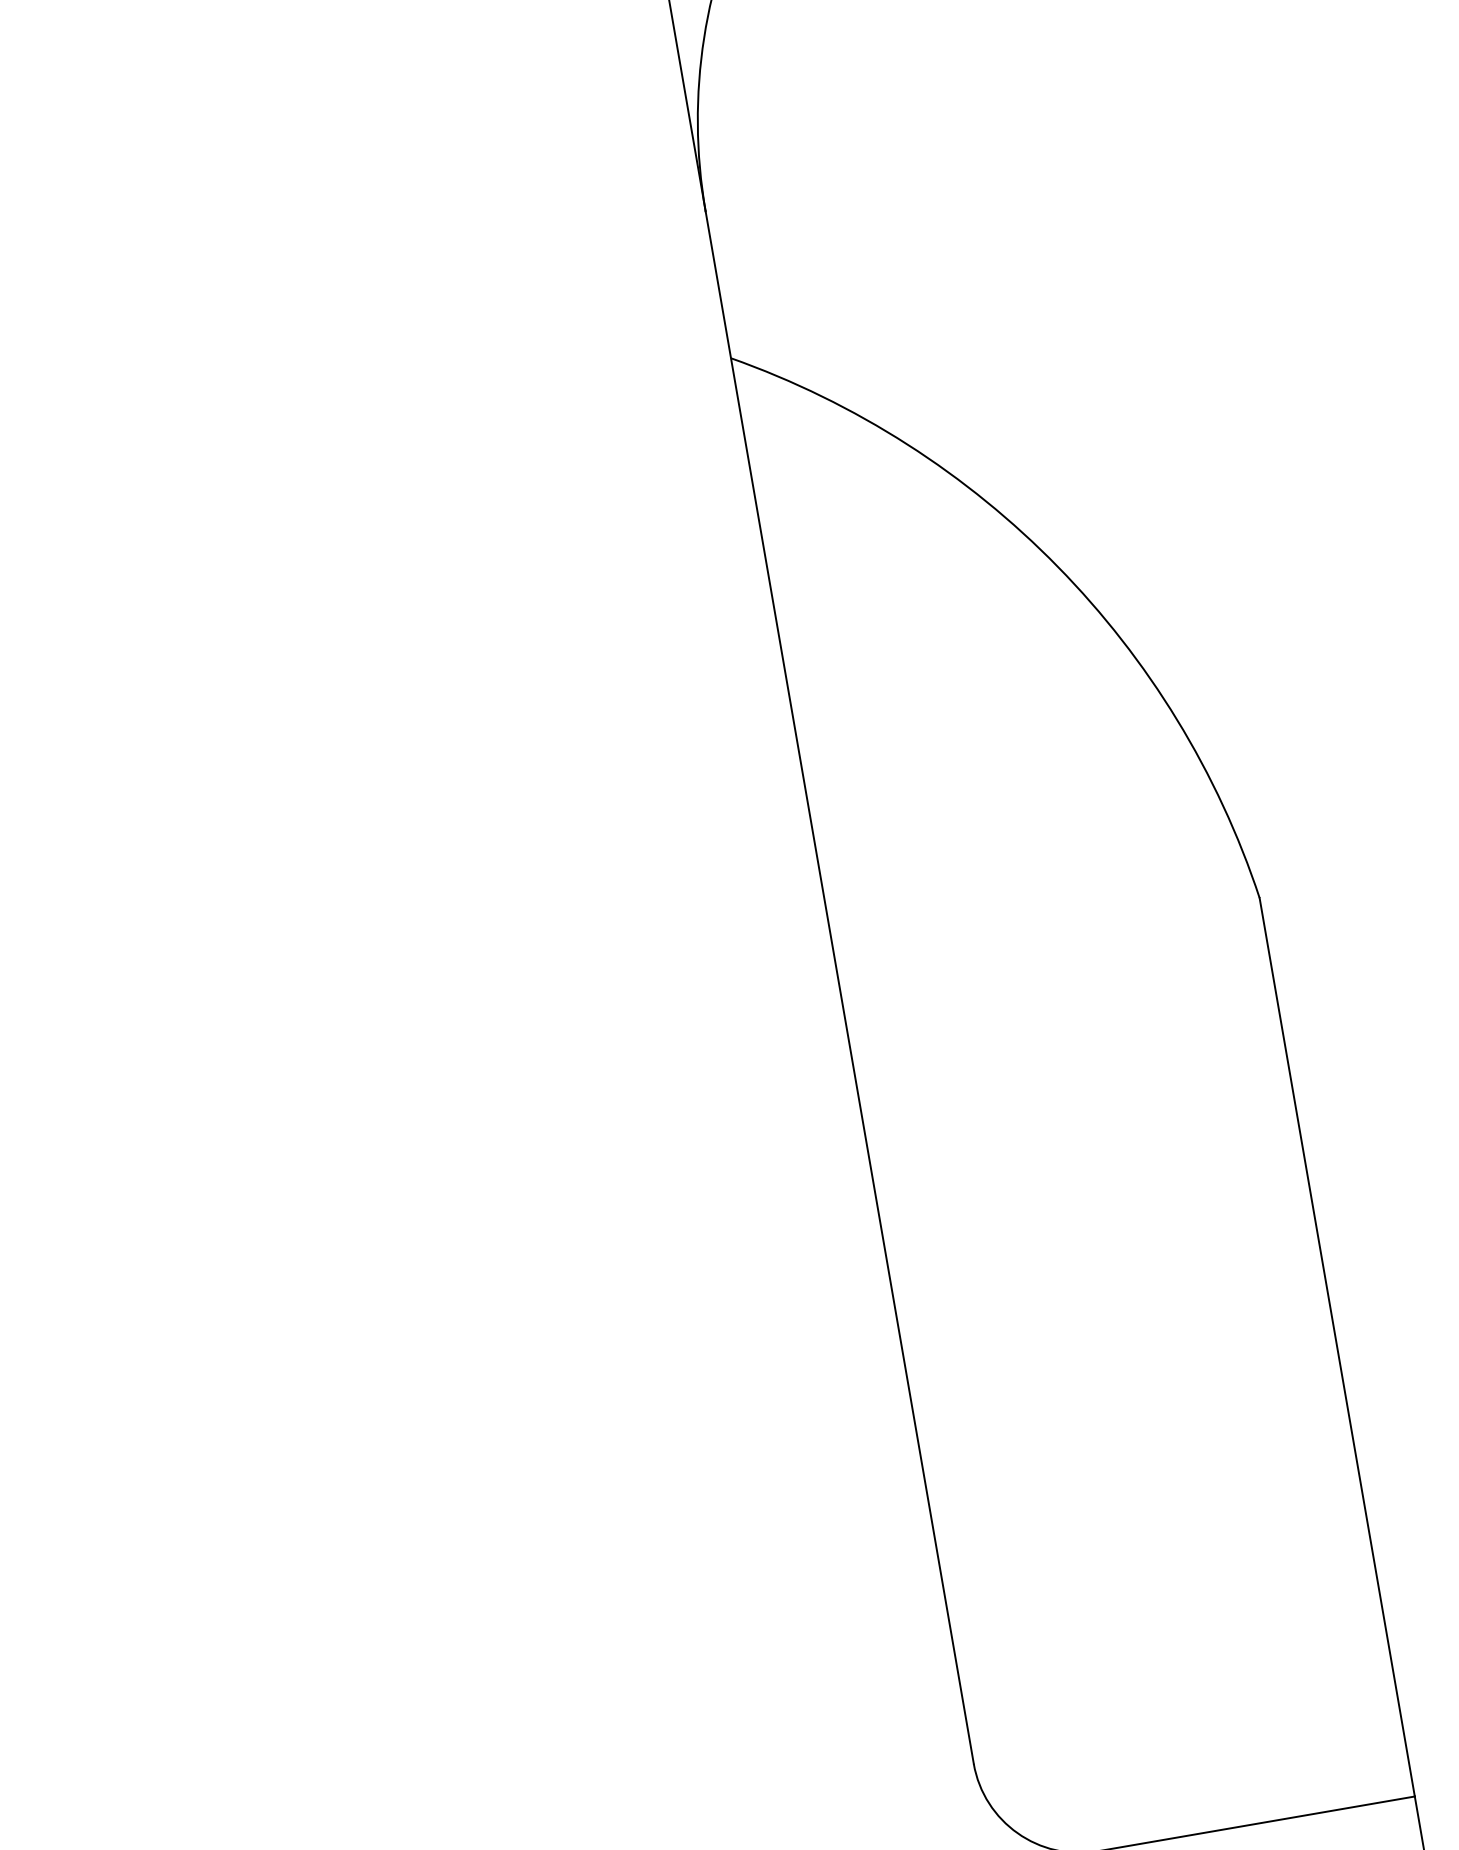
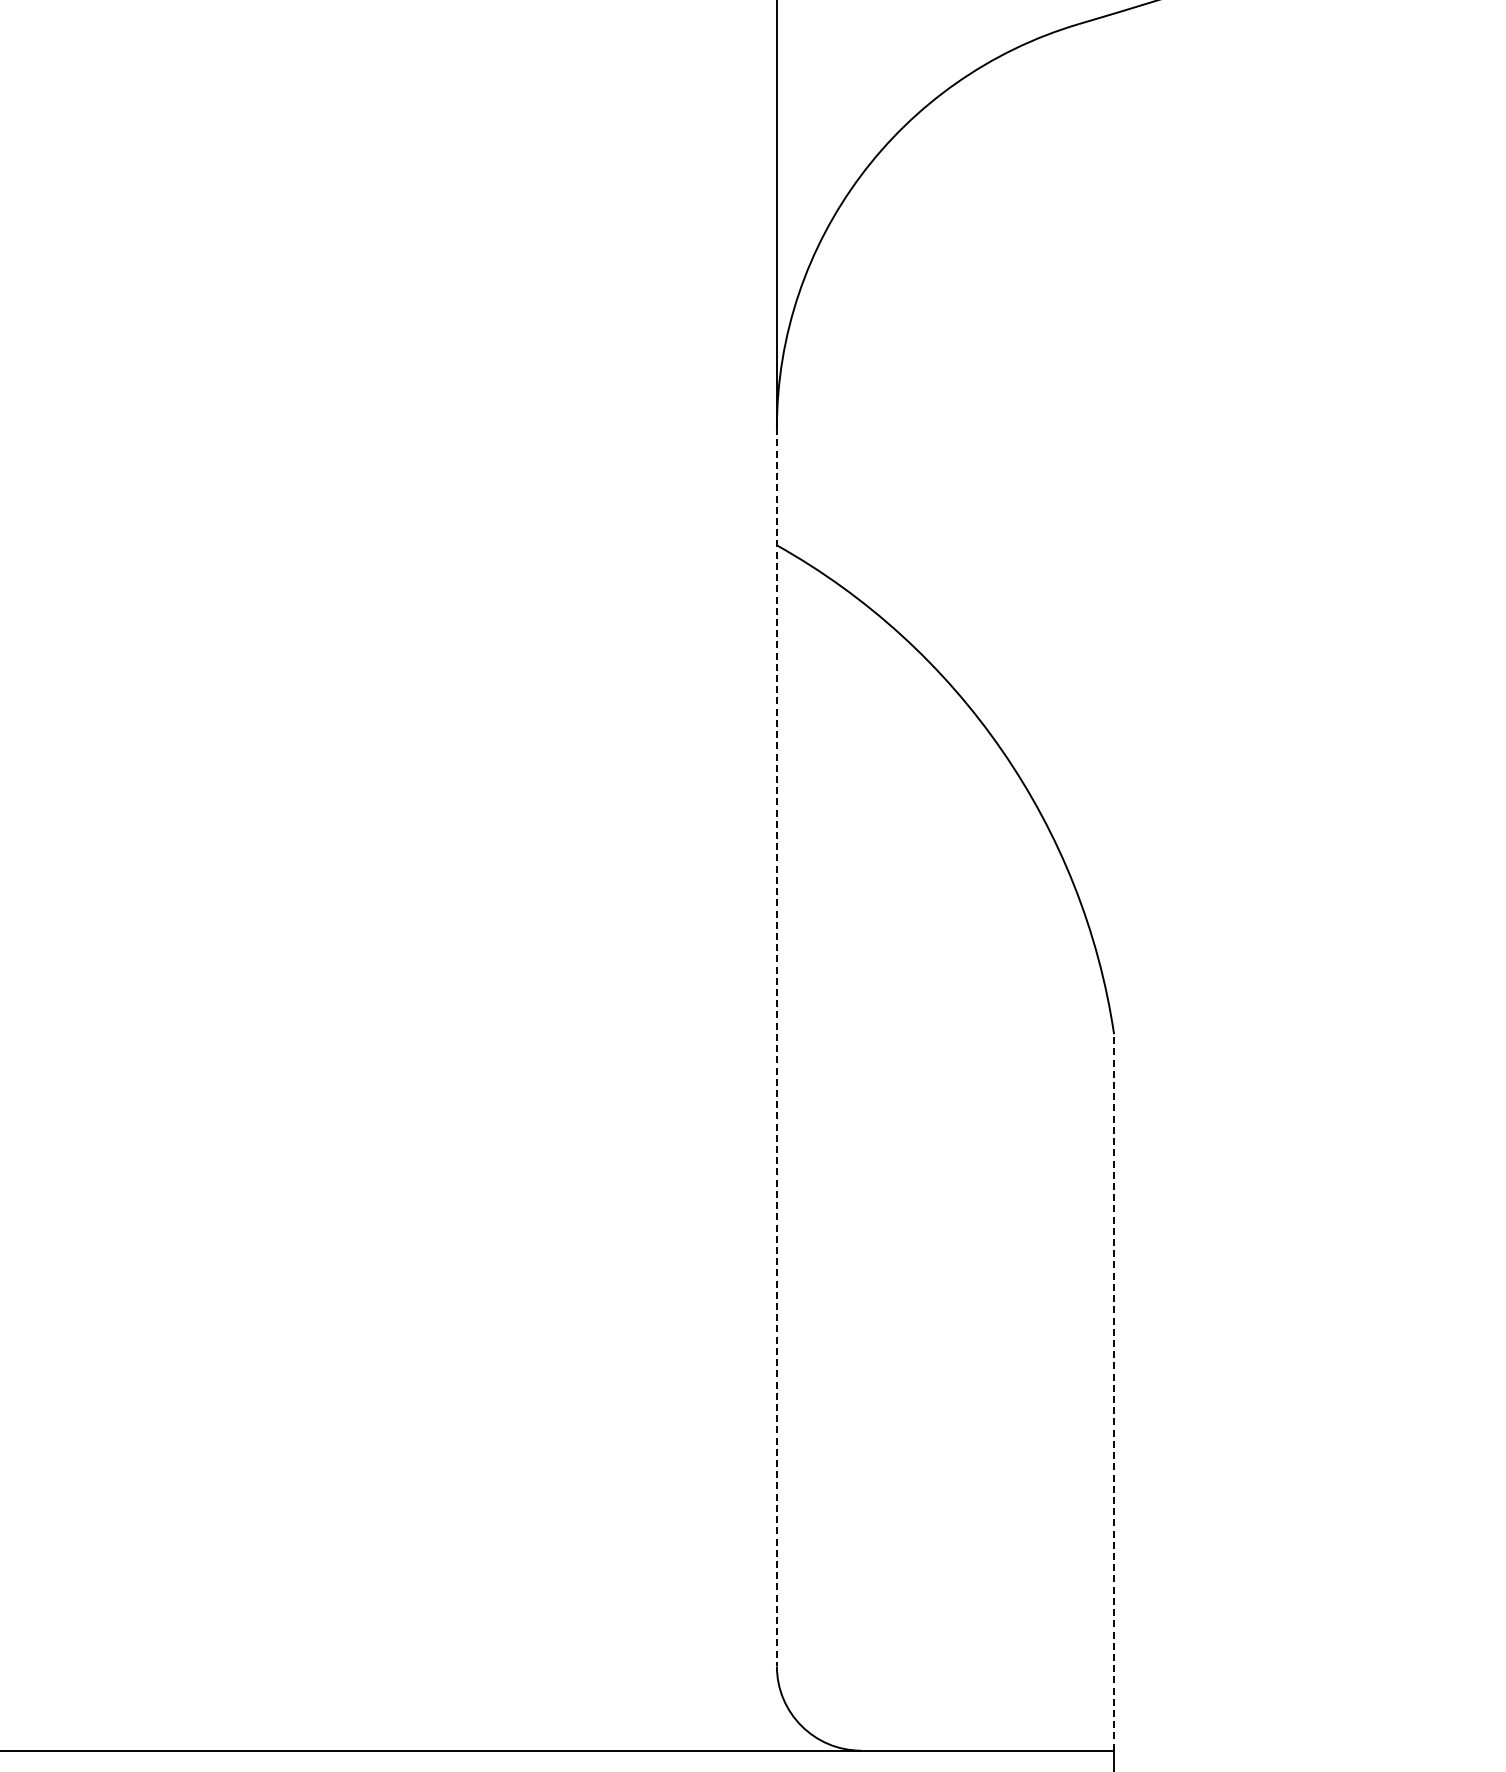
line: (839, 987) -> (776, 1047), solid -> dashed
line: (1337, 1346) -> (1114, 1391), solid -> dashed

